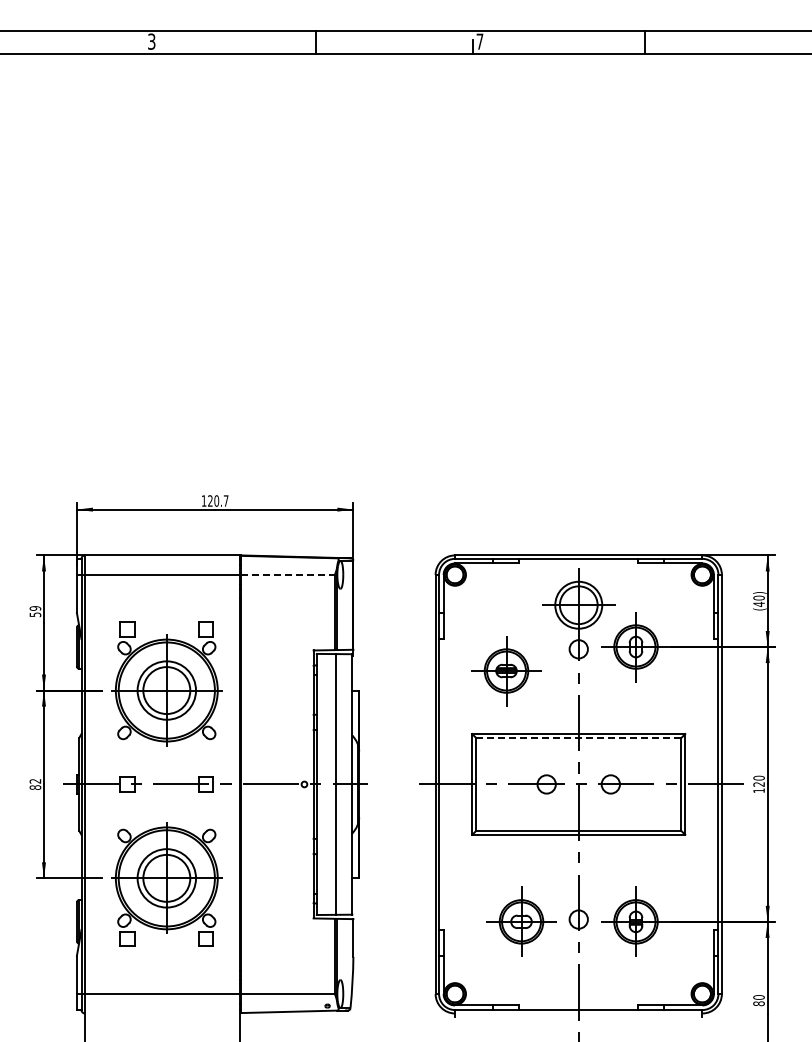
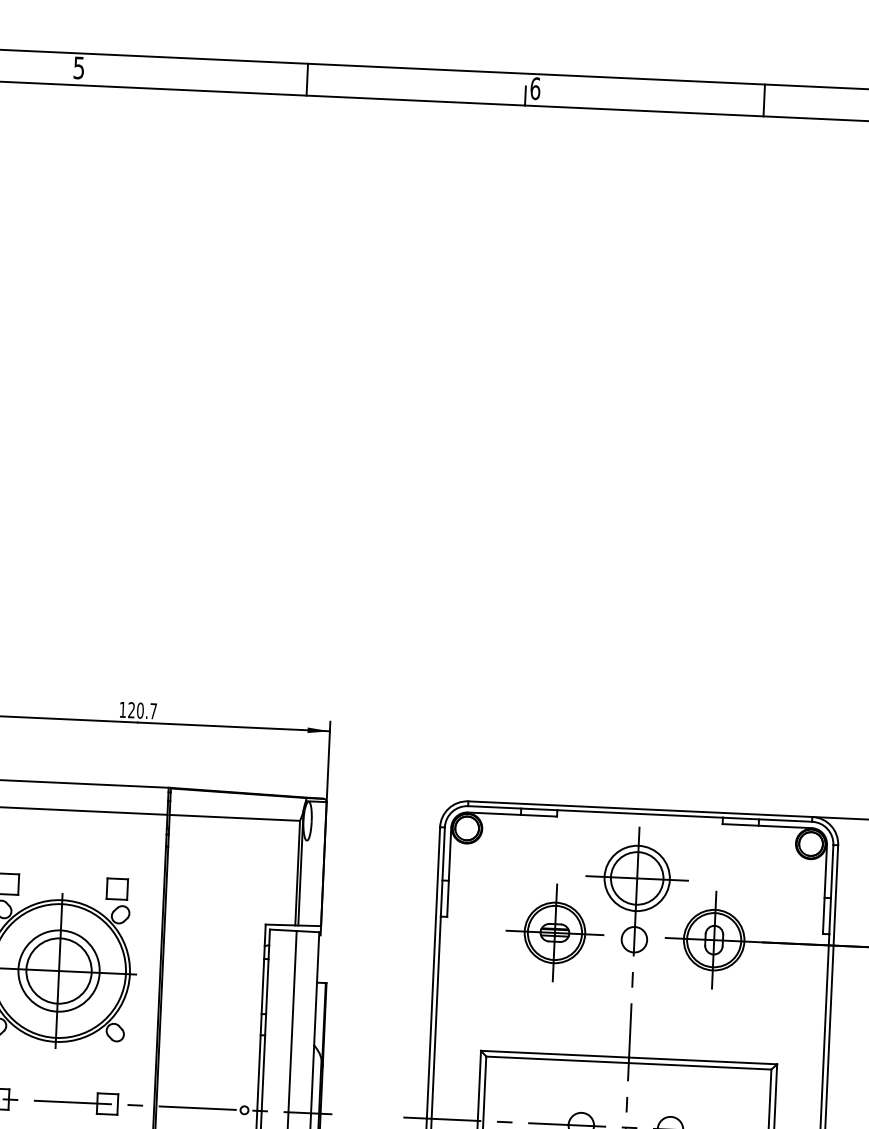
text: (151, 41) -> (78, 67), 3 -> 5
text: (479, 41) -> (534, 88), 7 -> 6
line: (288, 574) -> (235, 817), dashed -> solid
part: (506, 671) -> (554, 933), moved
line: (578, 738) -> (628, 1063), dashed -> solid

